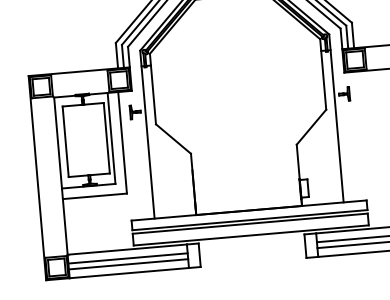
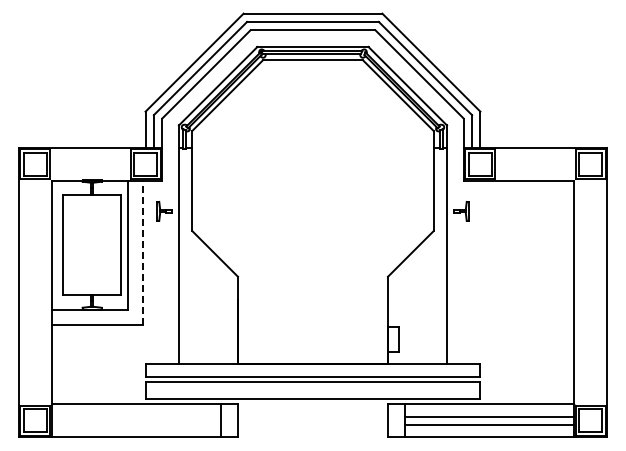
line: (122, 142) -> (142, 252), solid -> dashed
line: (127, 258) -> (136, 416), removed
line: (128, 264) -> (136, 424), removed

